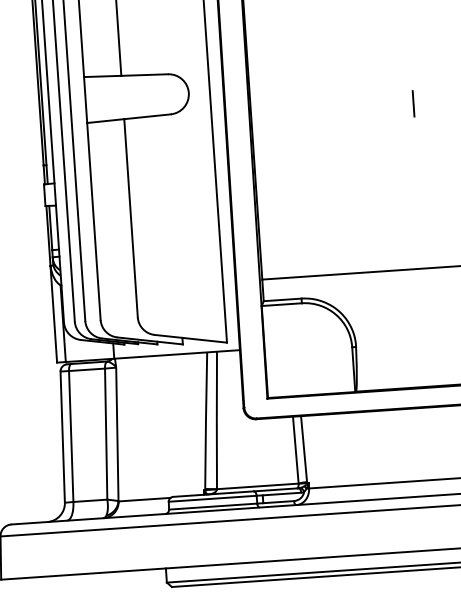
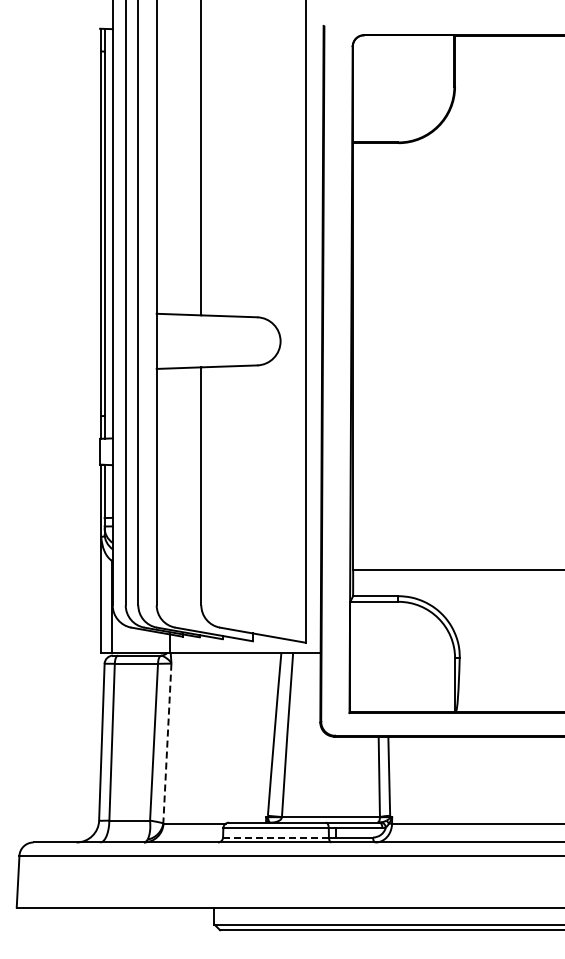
line: (413, 103) -> (548, 372), removed
line: (117, 433) -> (167, 742), solid -> dashed
line: (213, 506) -> (276, 837), solid -> dashed

